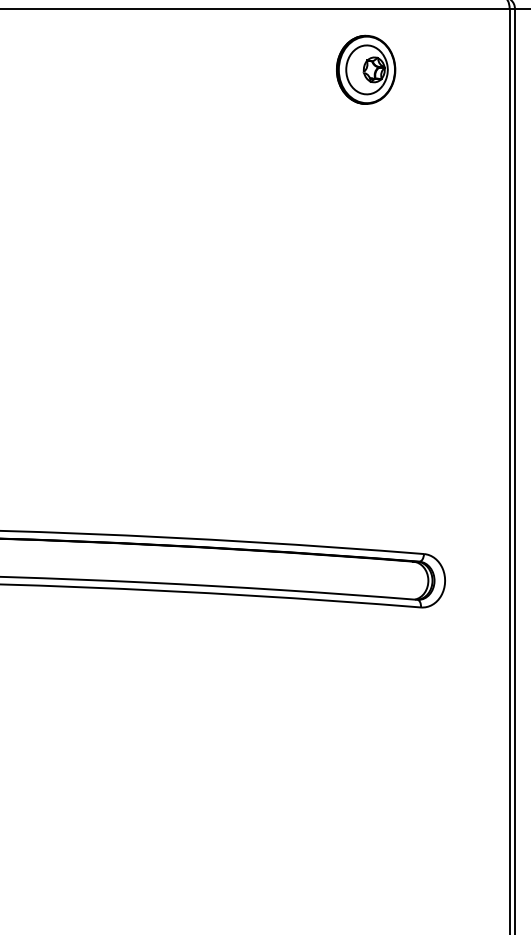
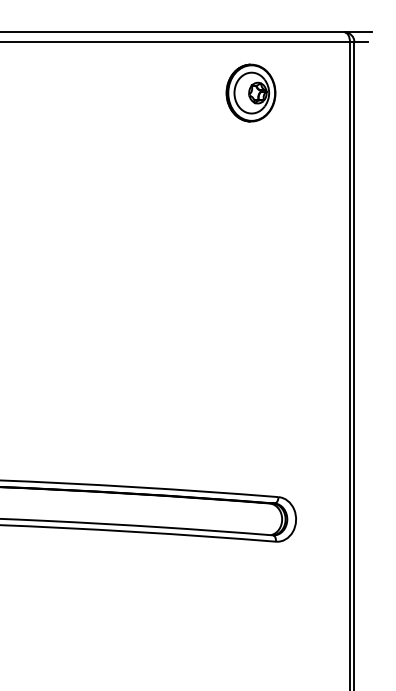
part: (366, 69) -> (251, 92), moved

